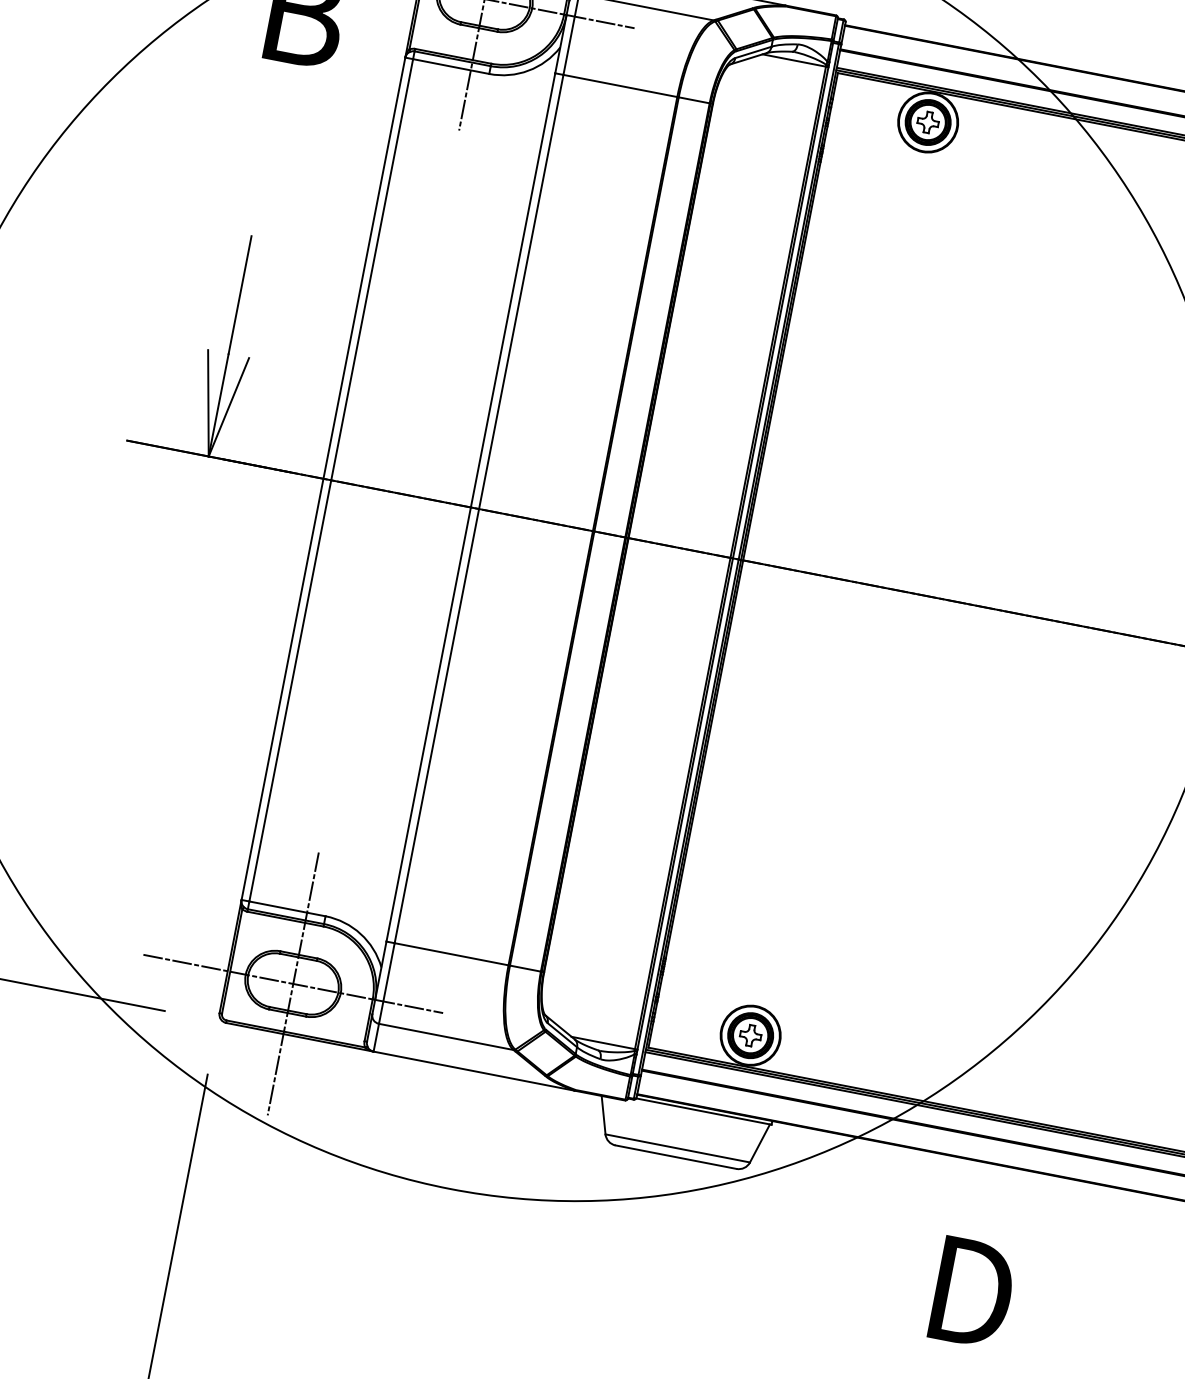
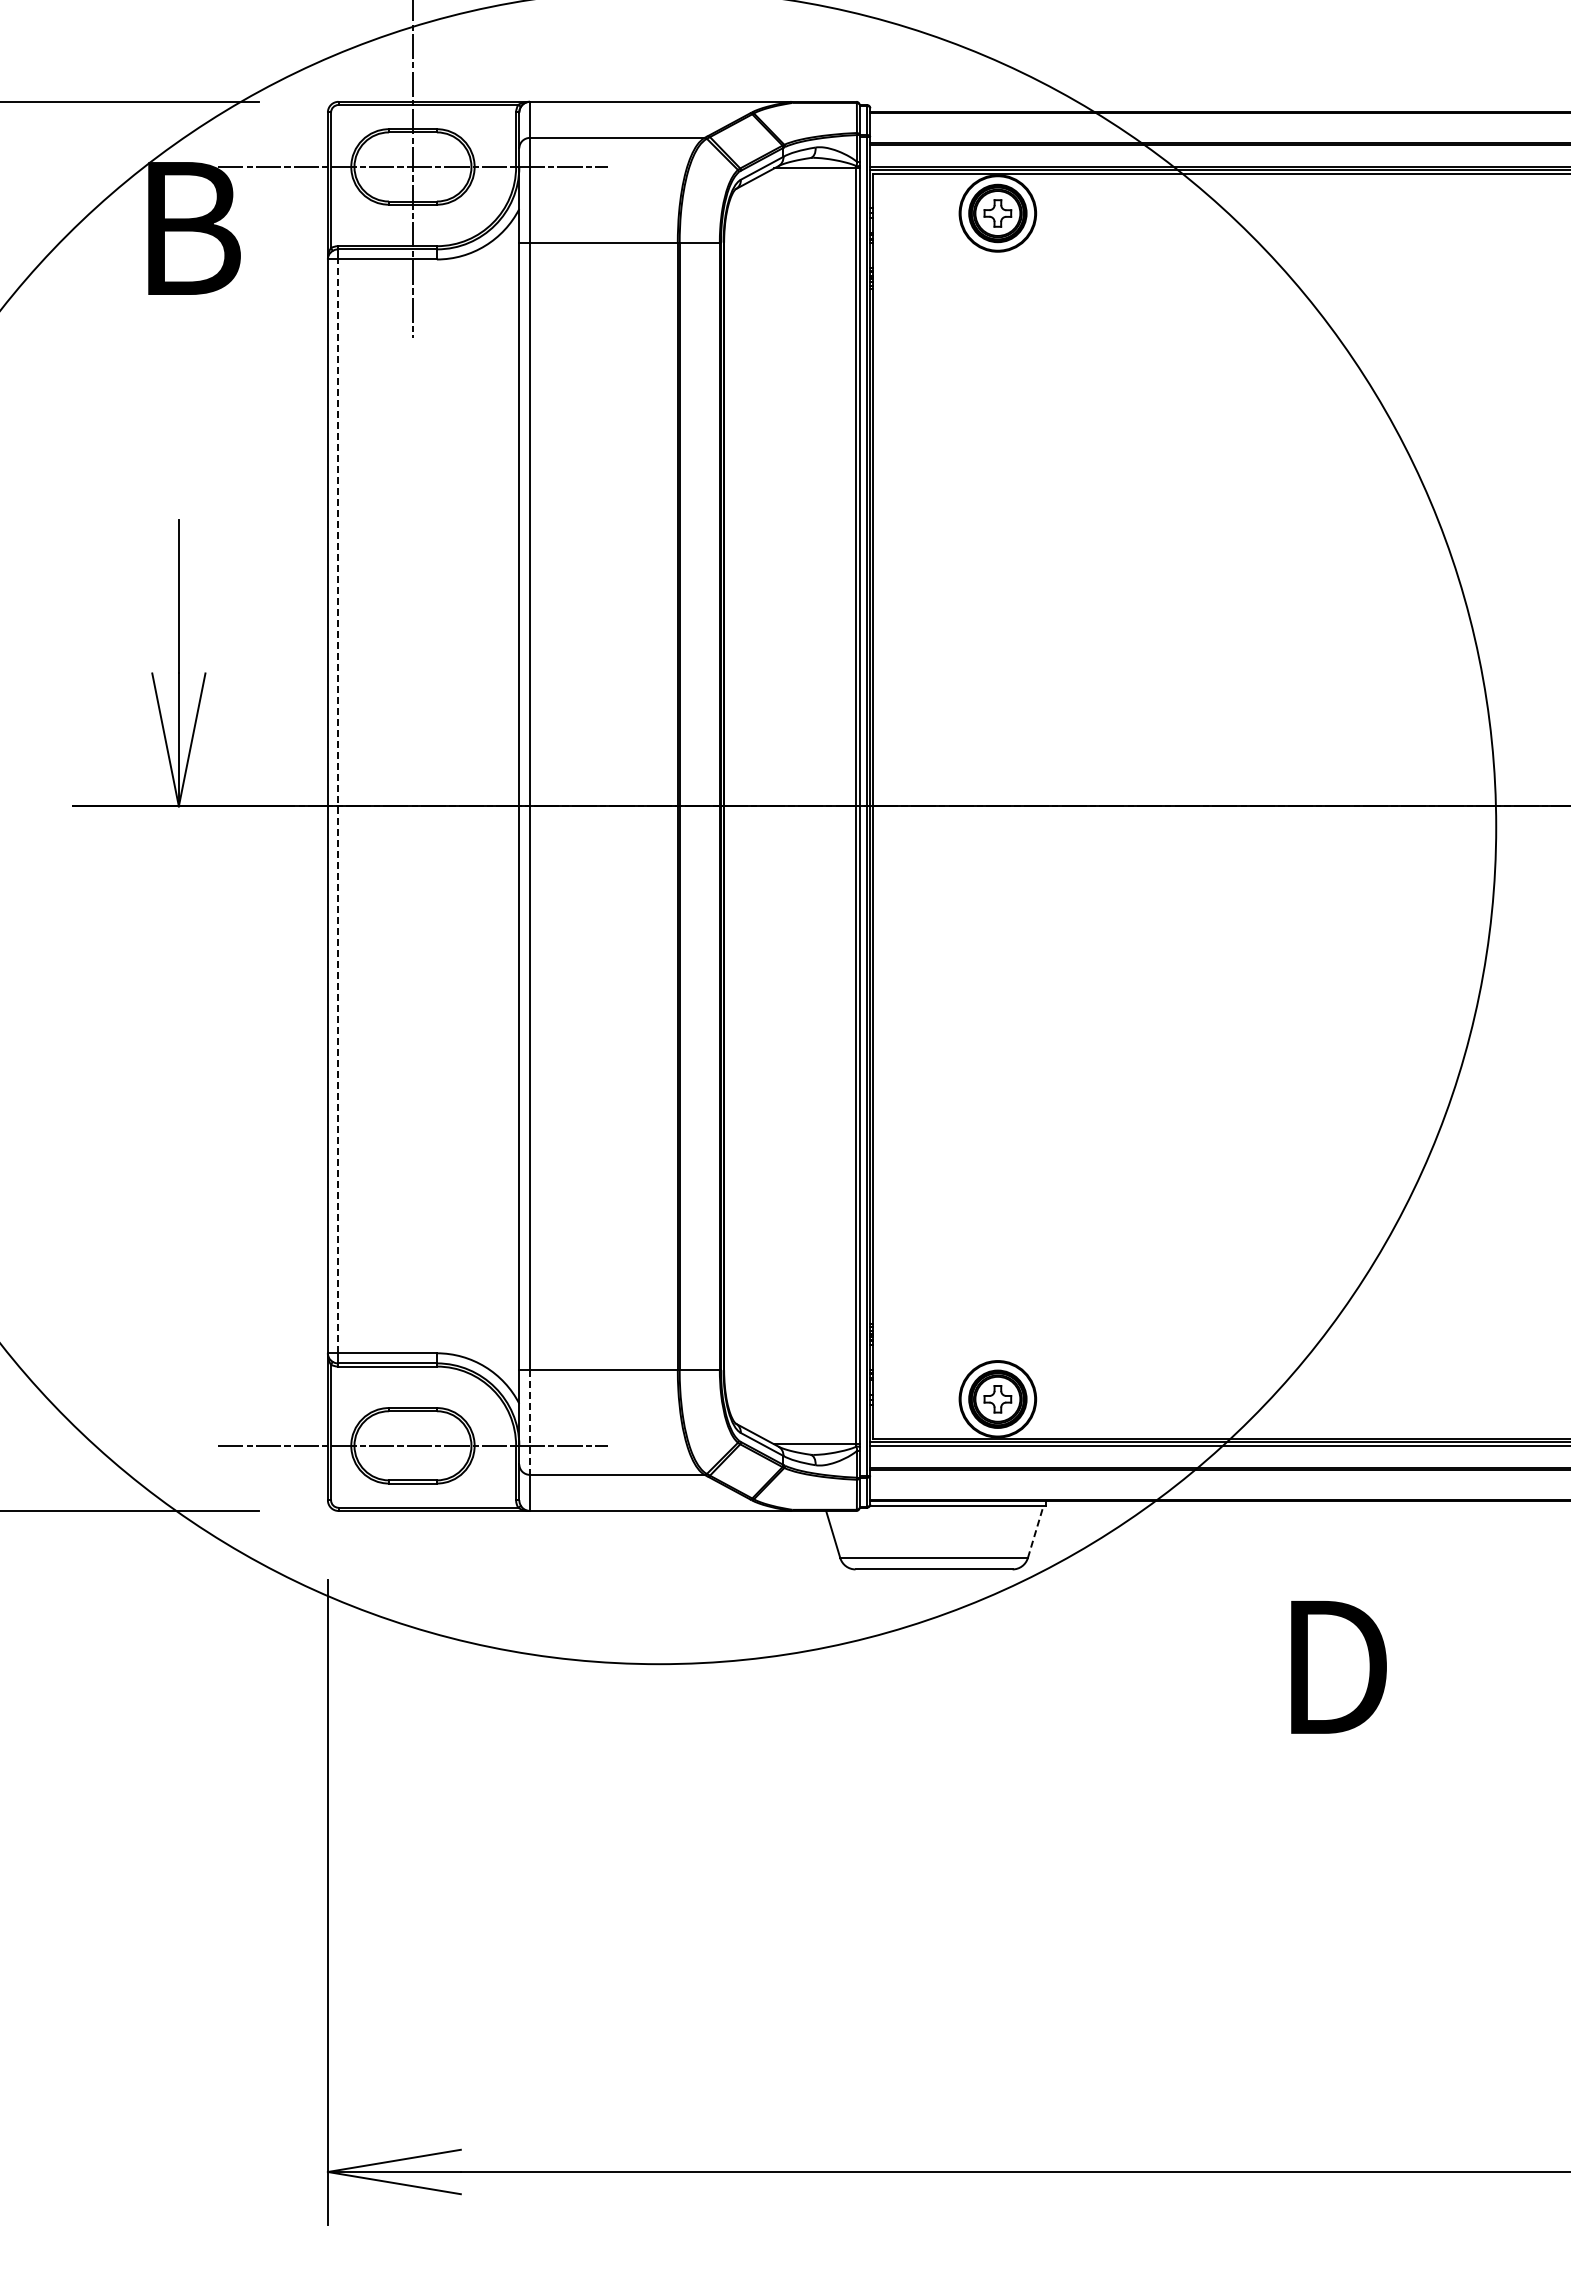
line: (331, 480) -> (338, 806), solid -> dashed
line: (292, 983) -> (412, 1445), removed
line: (386, 984) -> (529, 1423), solid -> dashed
line: (759, 1143) -> (1035, 1531), solid -> dashed

